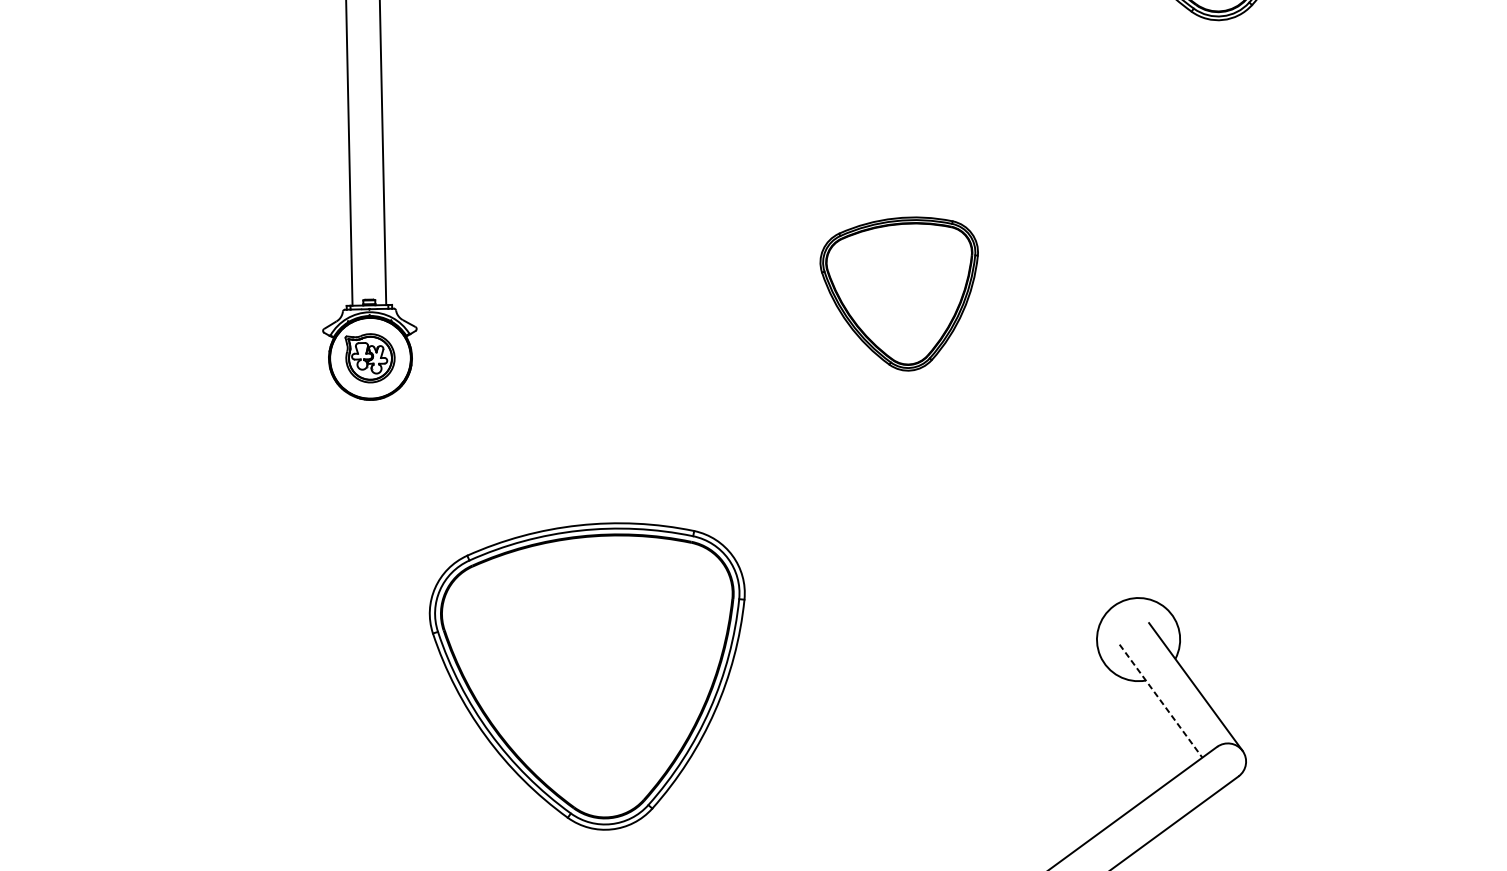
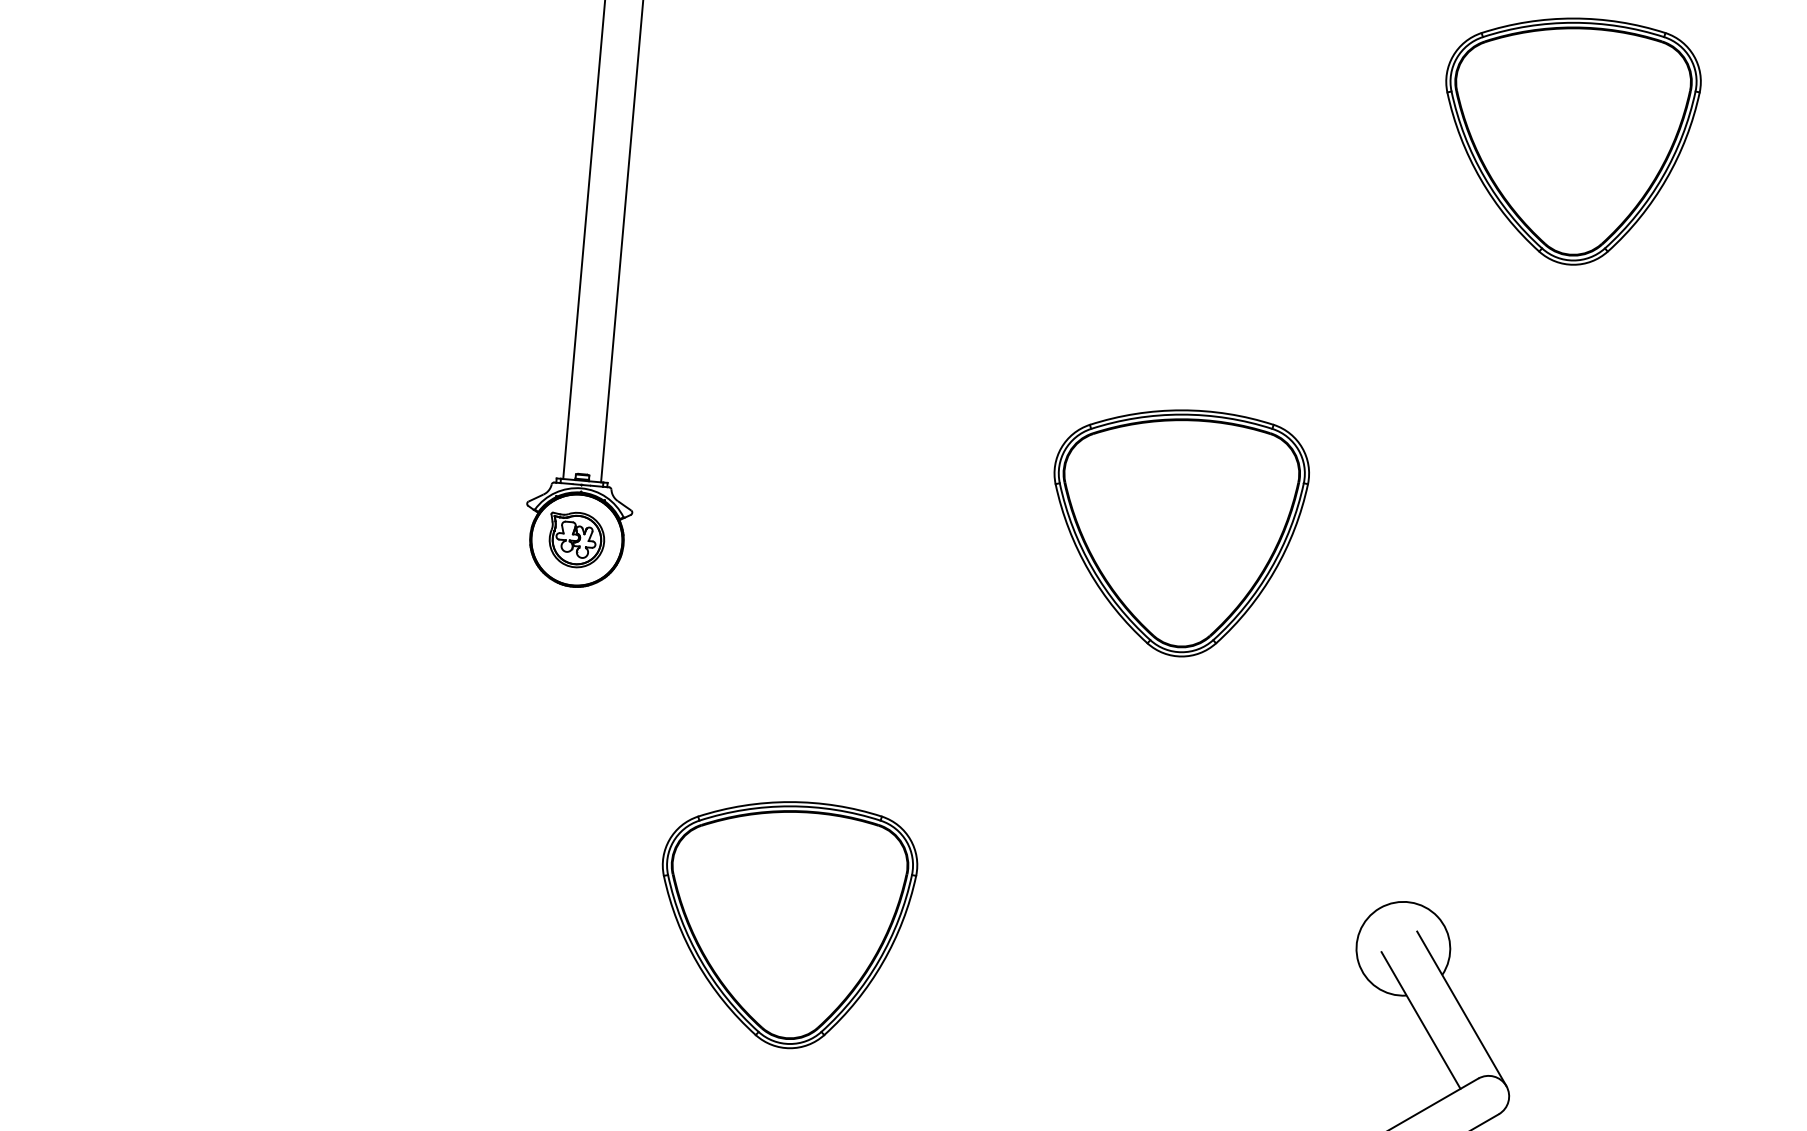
part: (903, 294) -> (1181, 533), size x1.43
part: (594, 677) -> (789, 925), size x0.71
line: (1161, 701) -> (1421, 1020), dashed -> solid

